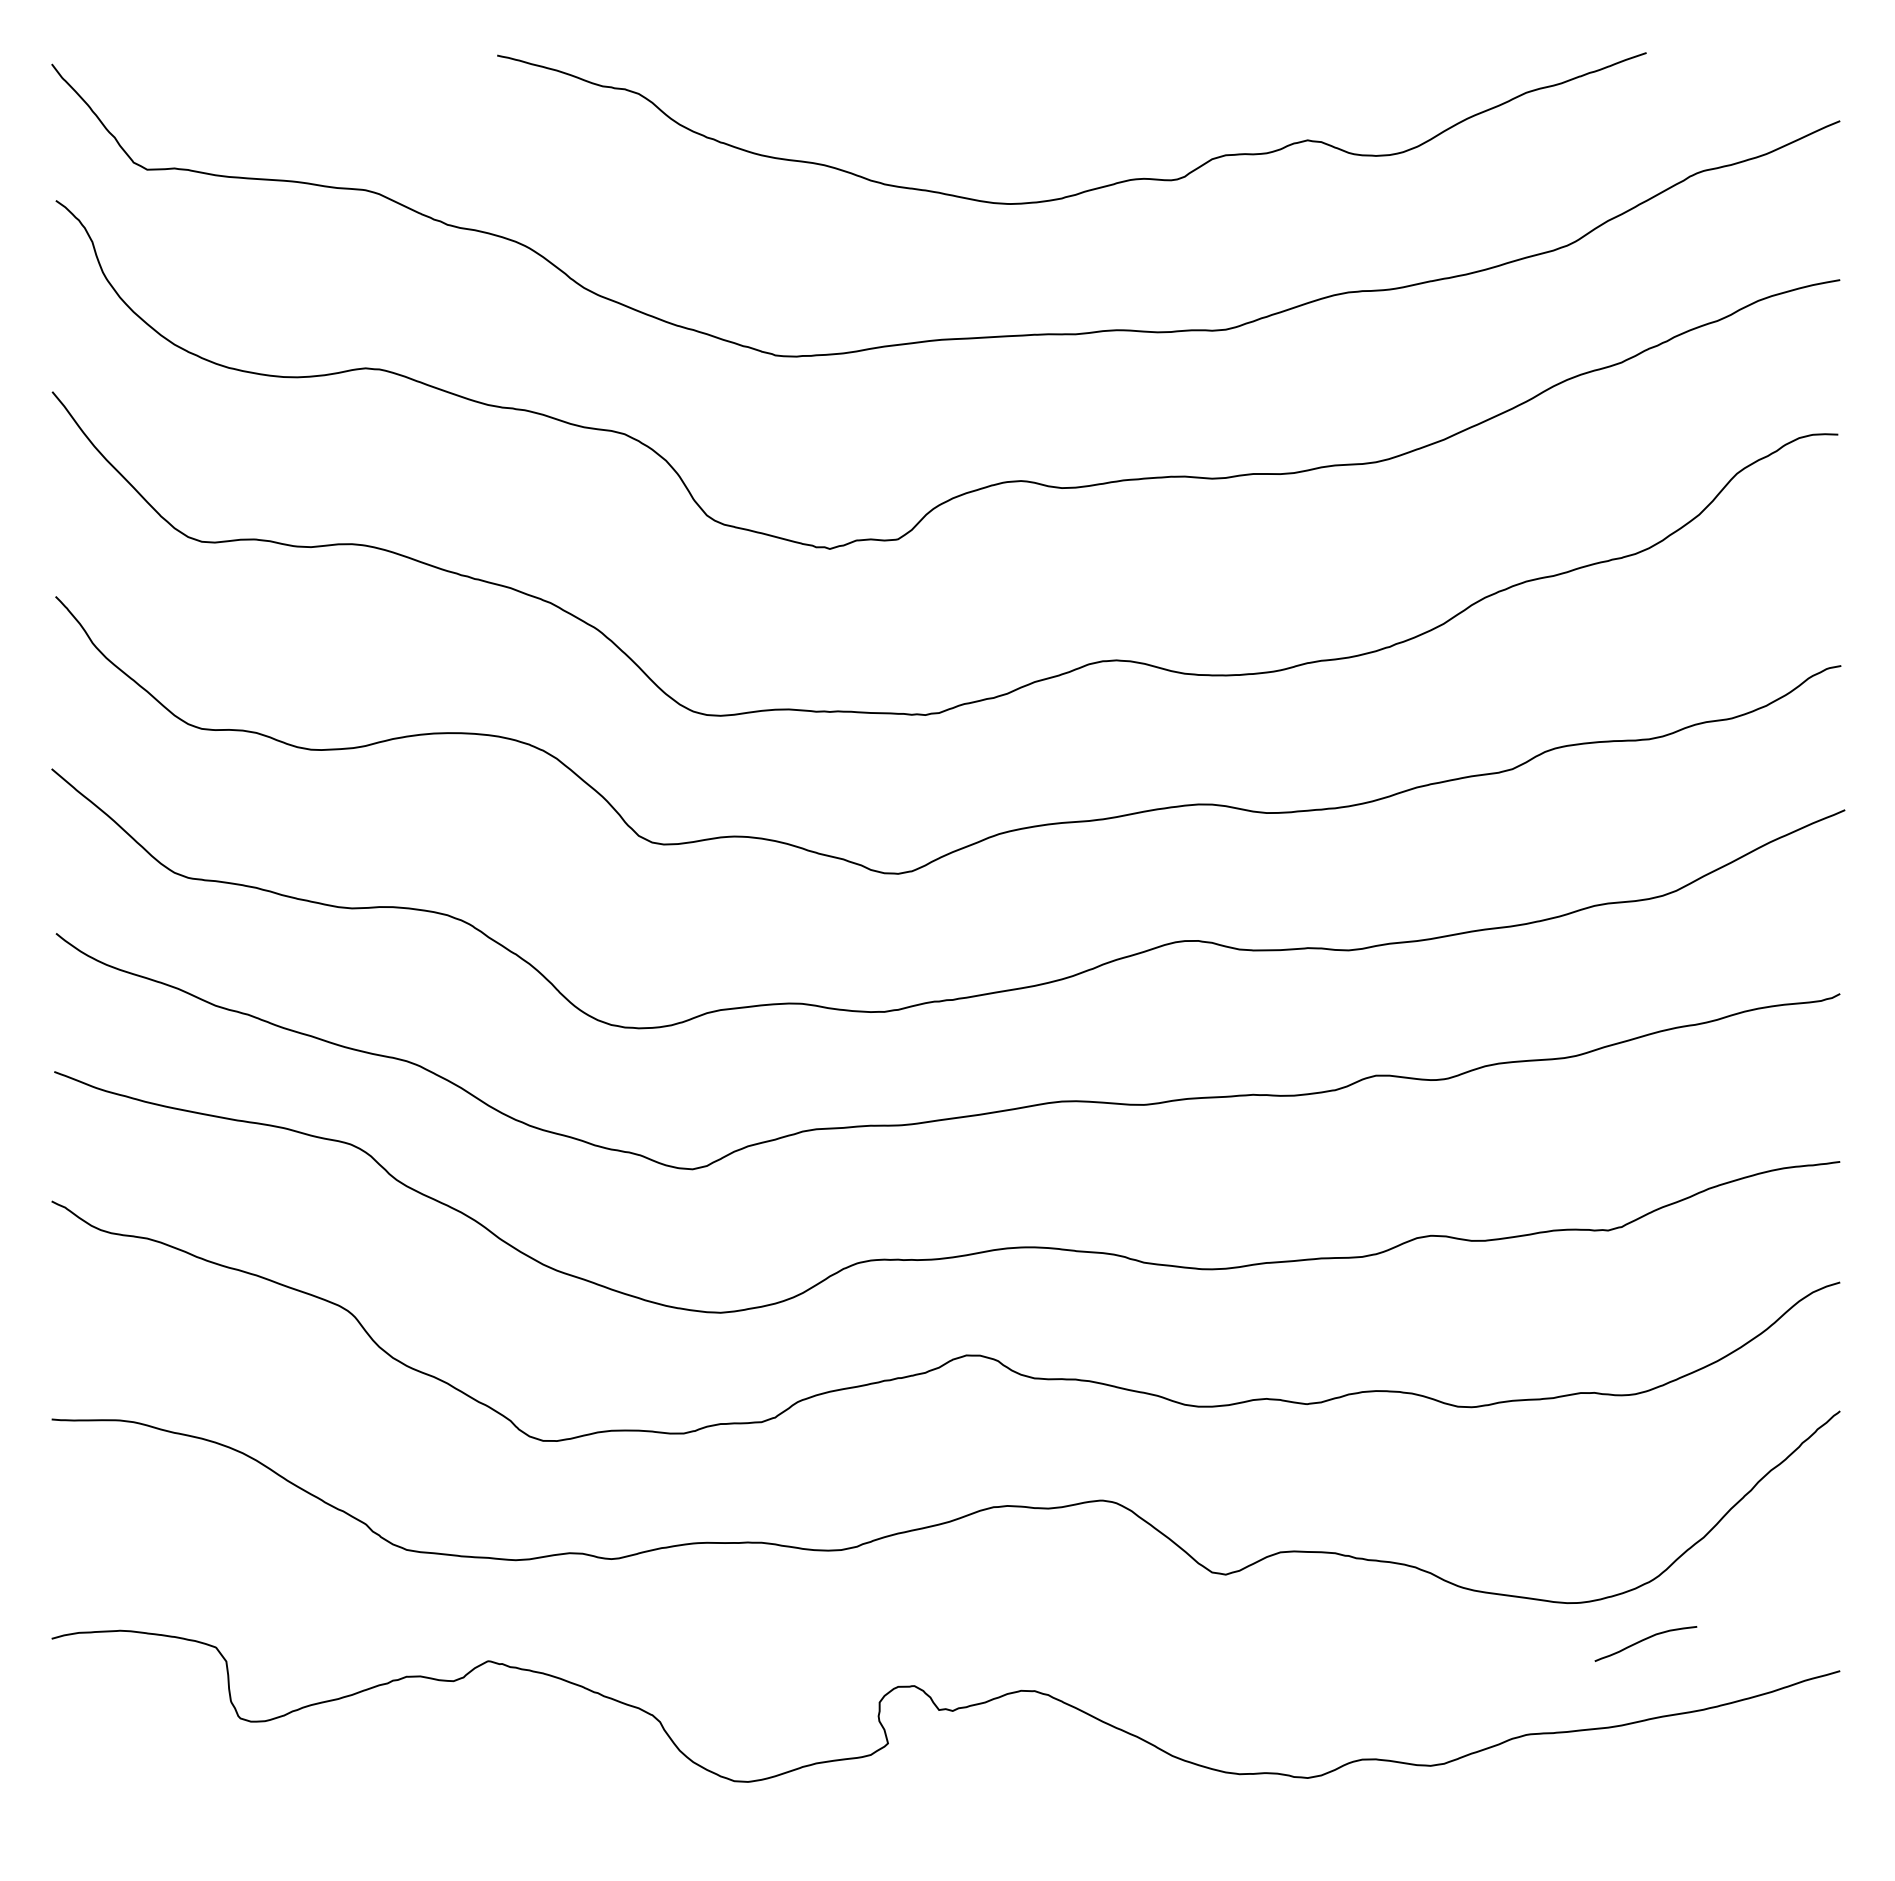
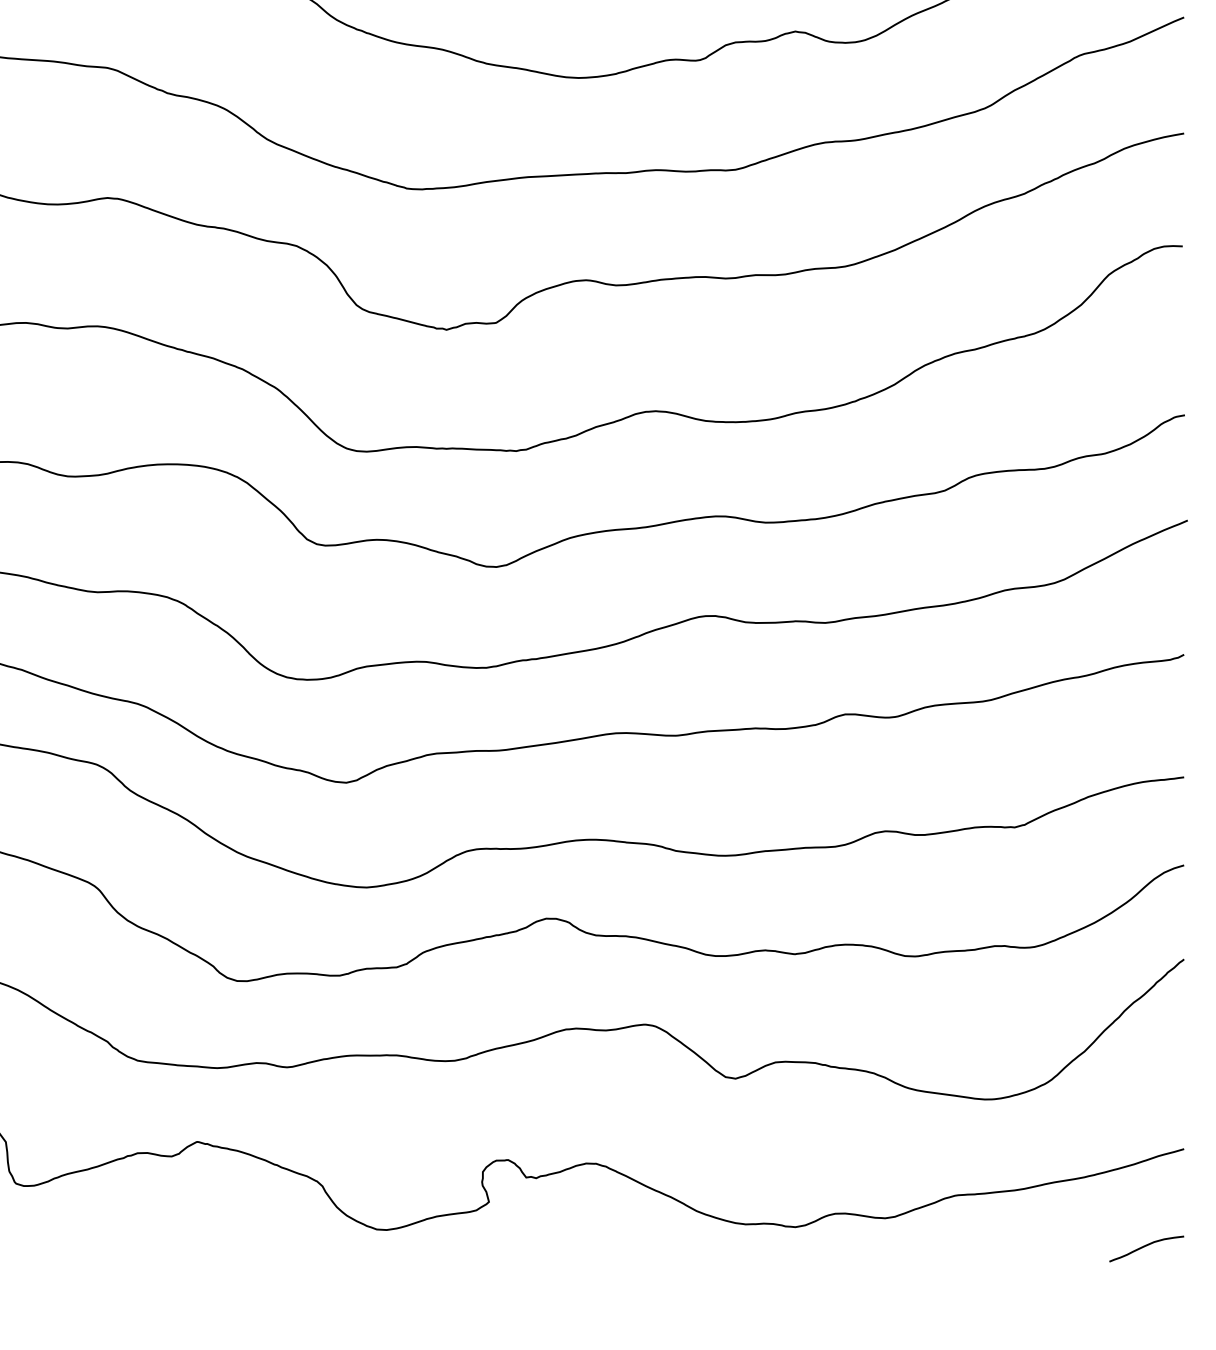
curve: (1645, 1640) -> (1146, 1246), moved

